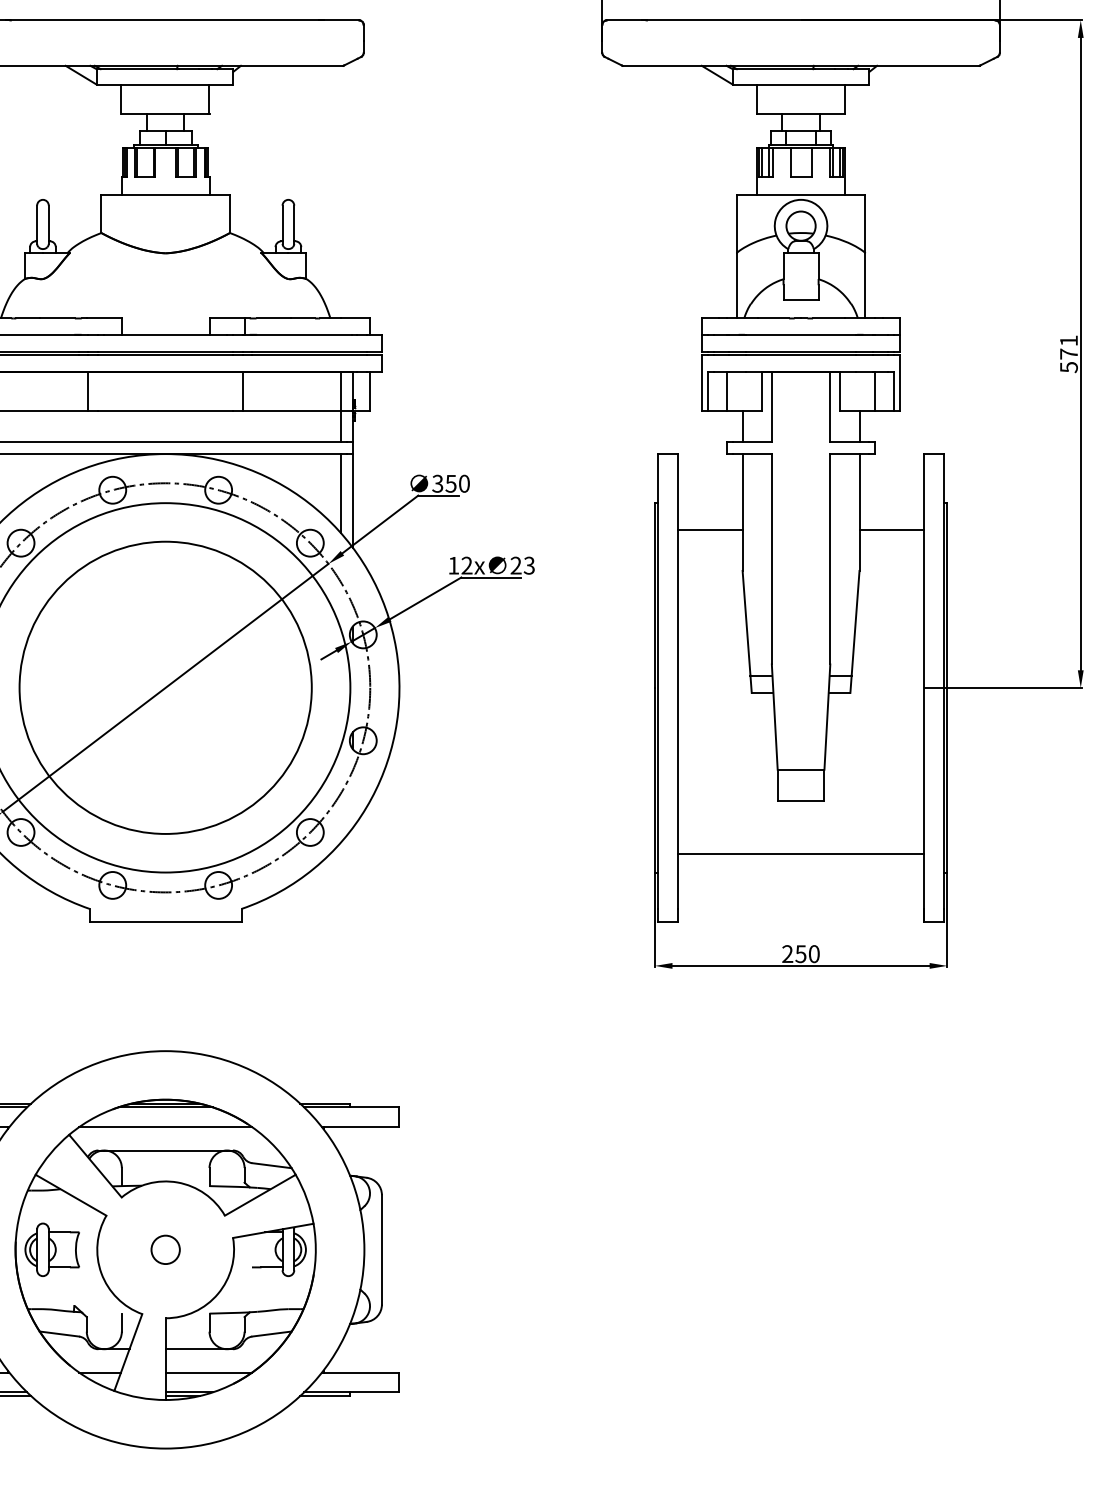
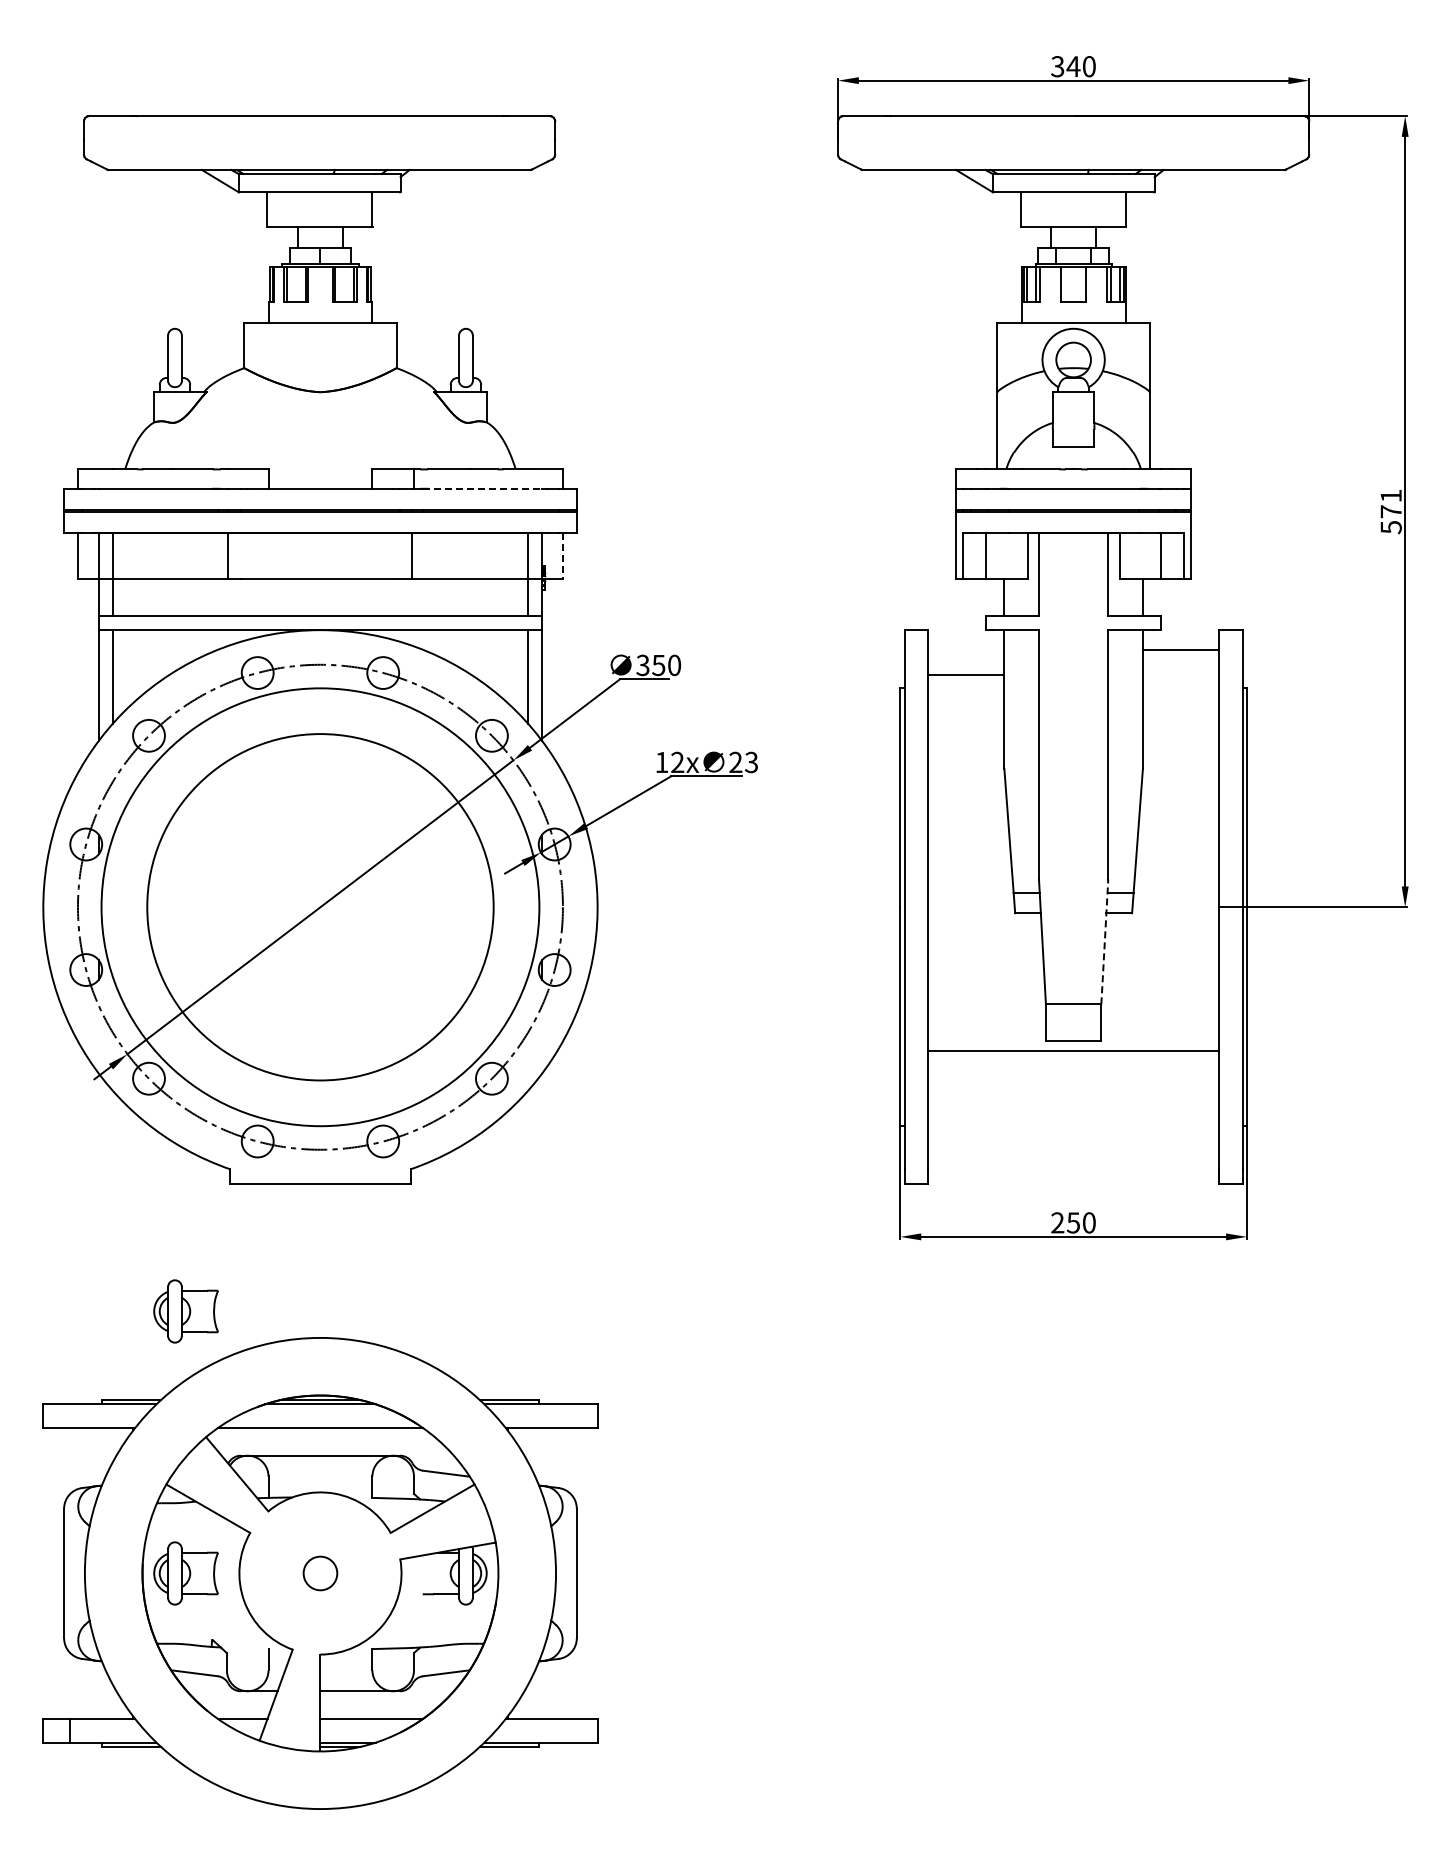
line: (302, 334) -> (482, 488), solid -> dashed
line: (369, 391) -> (562, 556), solid -> dashed
line: (710, 530) -> (966, 675), moved
line: (891, 530) -> (1180, 650), moved
line: (827, 716) -> (1104, 941), solid -> dashed
line: (800, 854) -> (1073, 1050), moved
part: (51, 1028) -> (185, 1311), added

